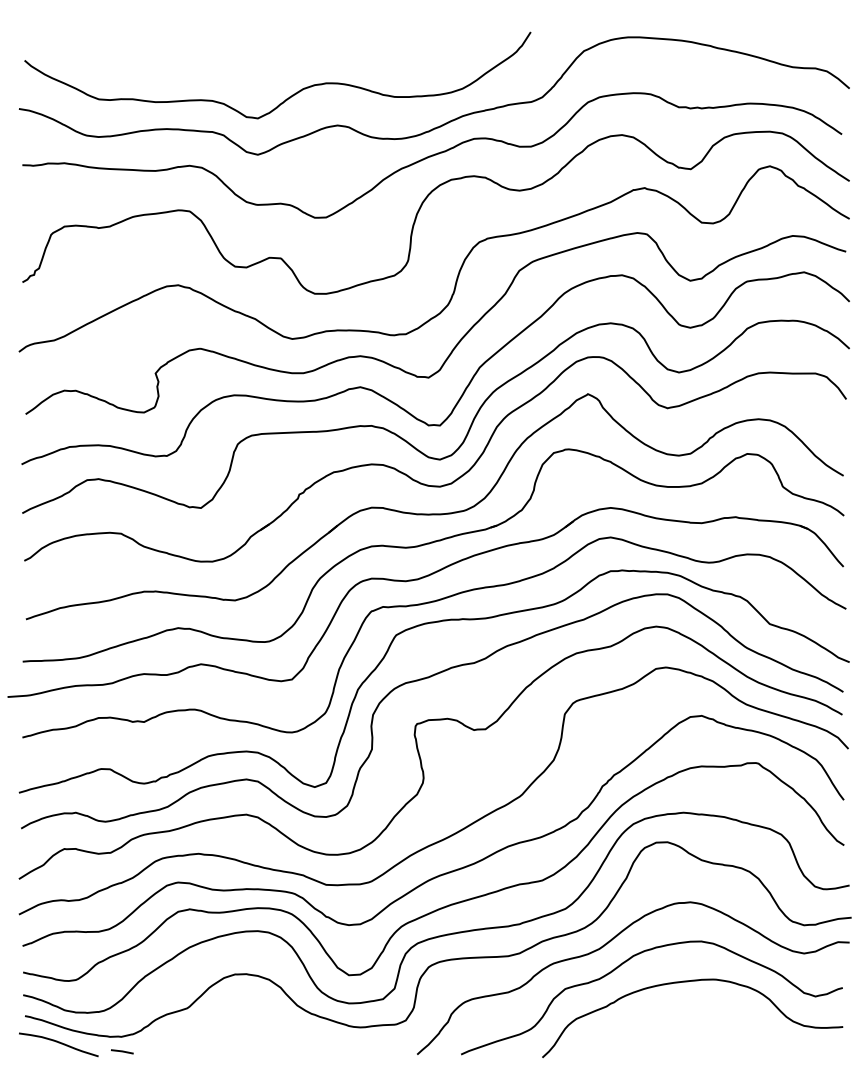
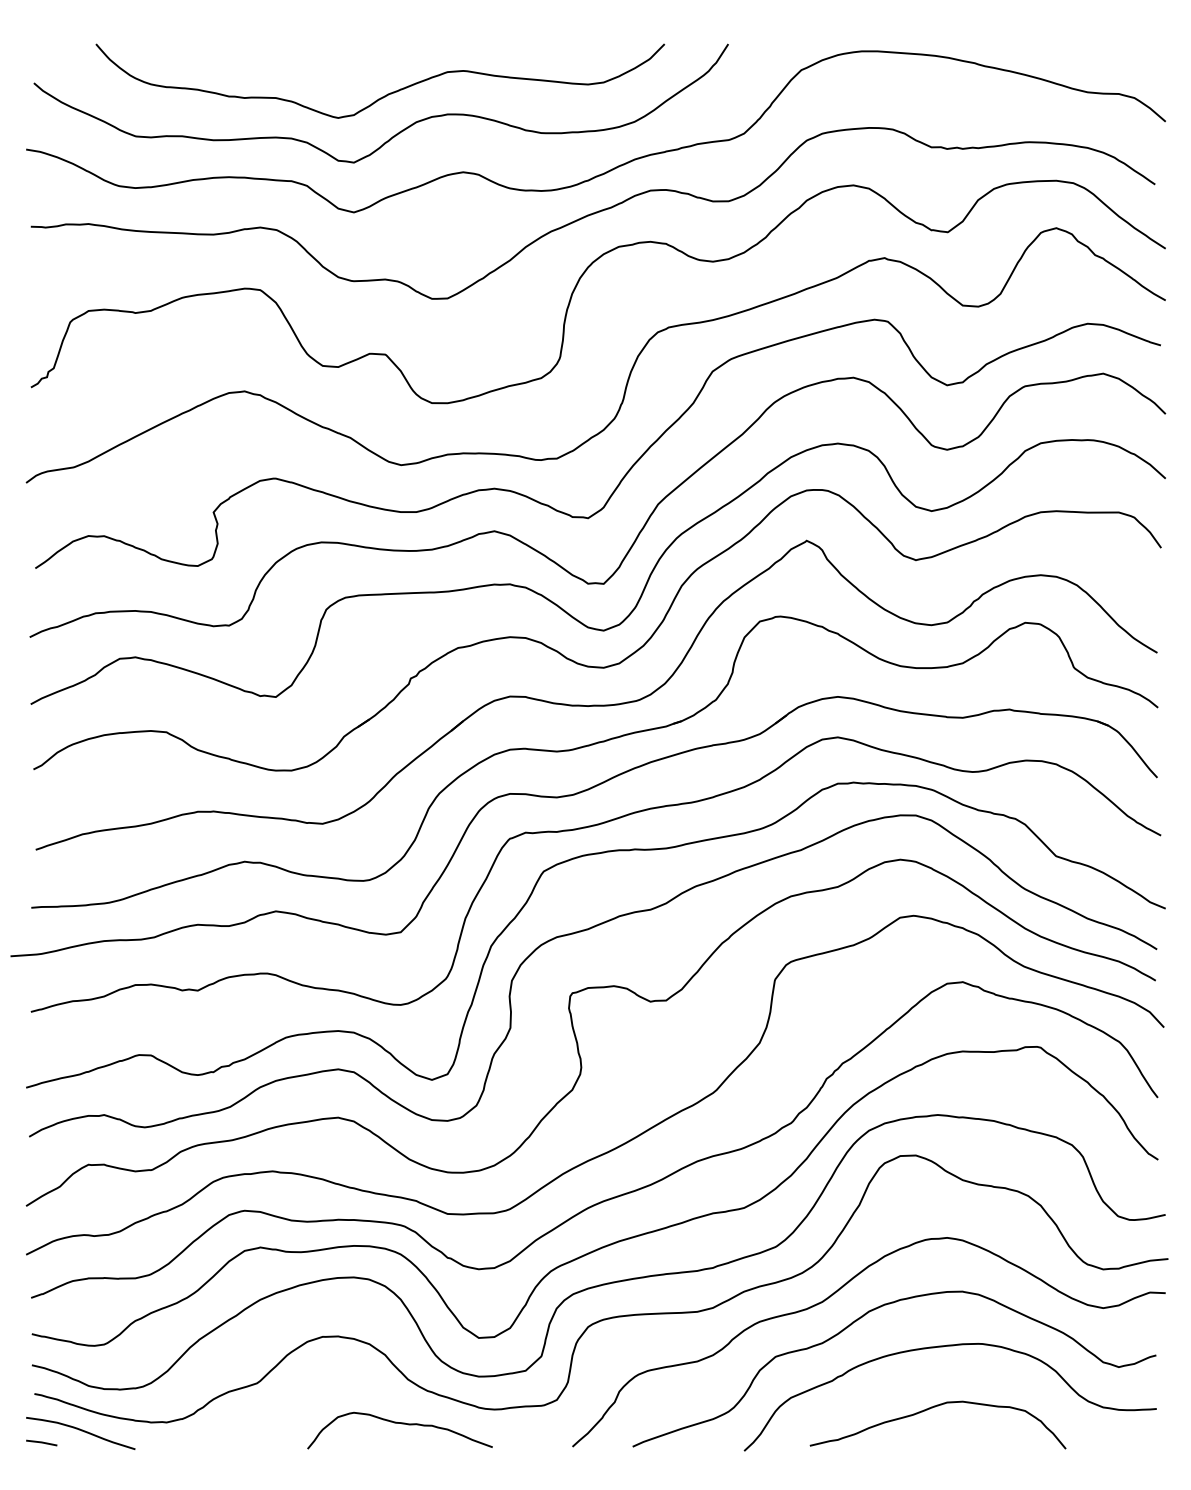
curve: (281, 68) -> (386, 94), added
curve: (678, 1027) -> (930, 1409), added
curve: (291, 1038) -> (400, 1424), added
line: (122, 1051) -> (41, 1442), moved

